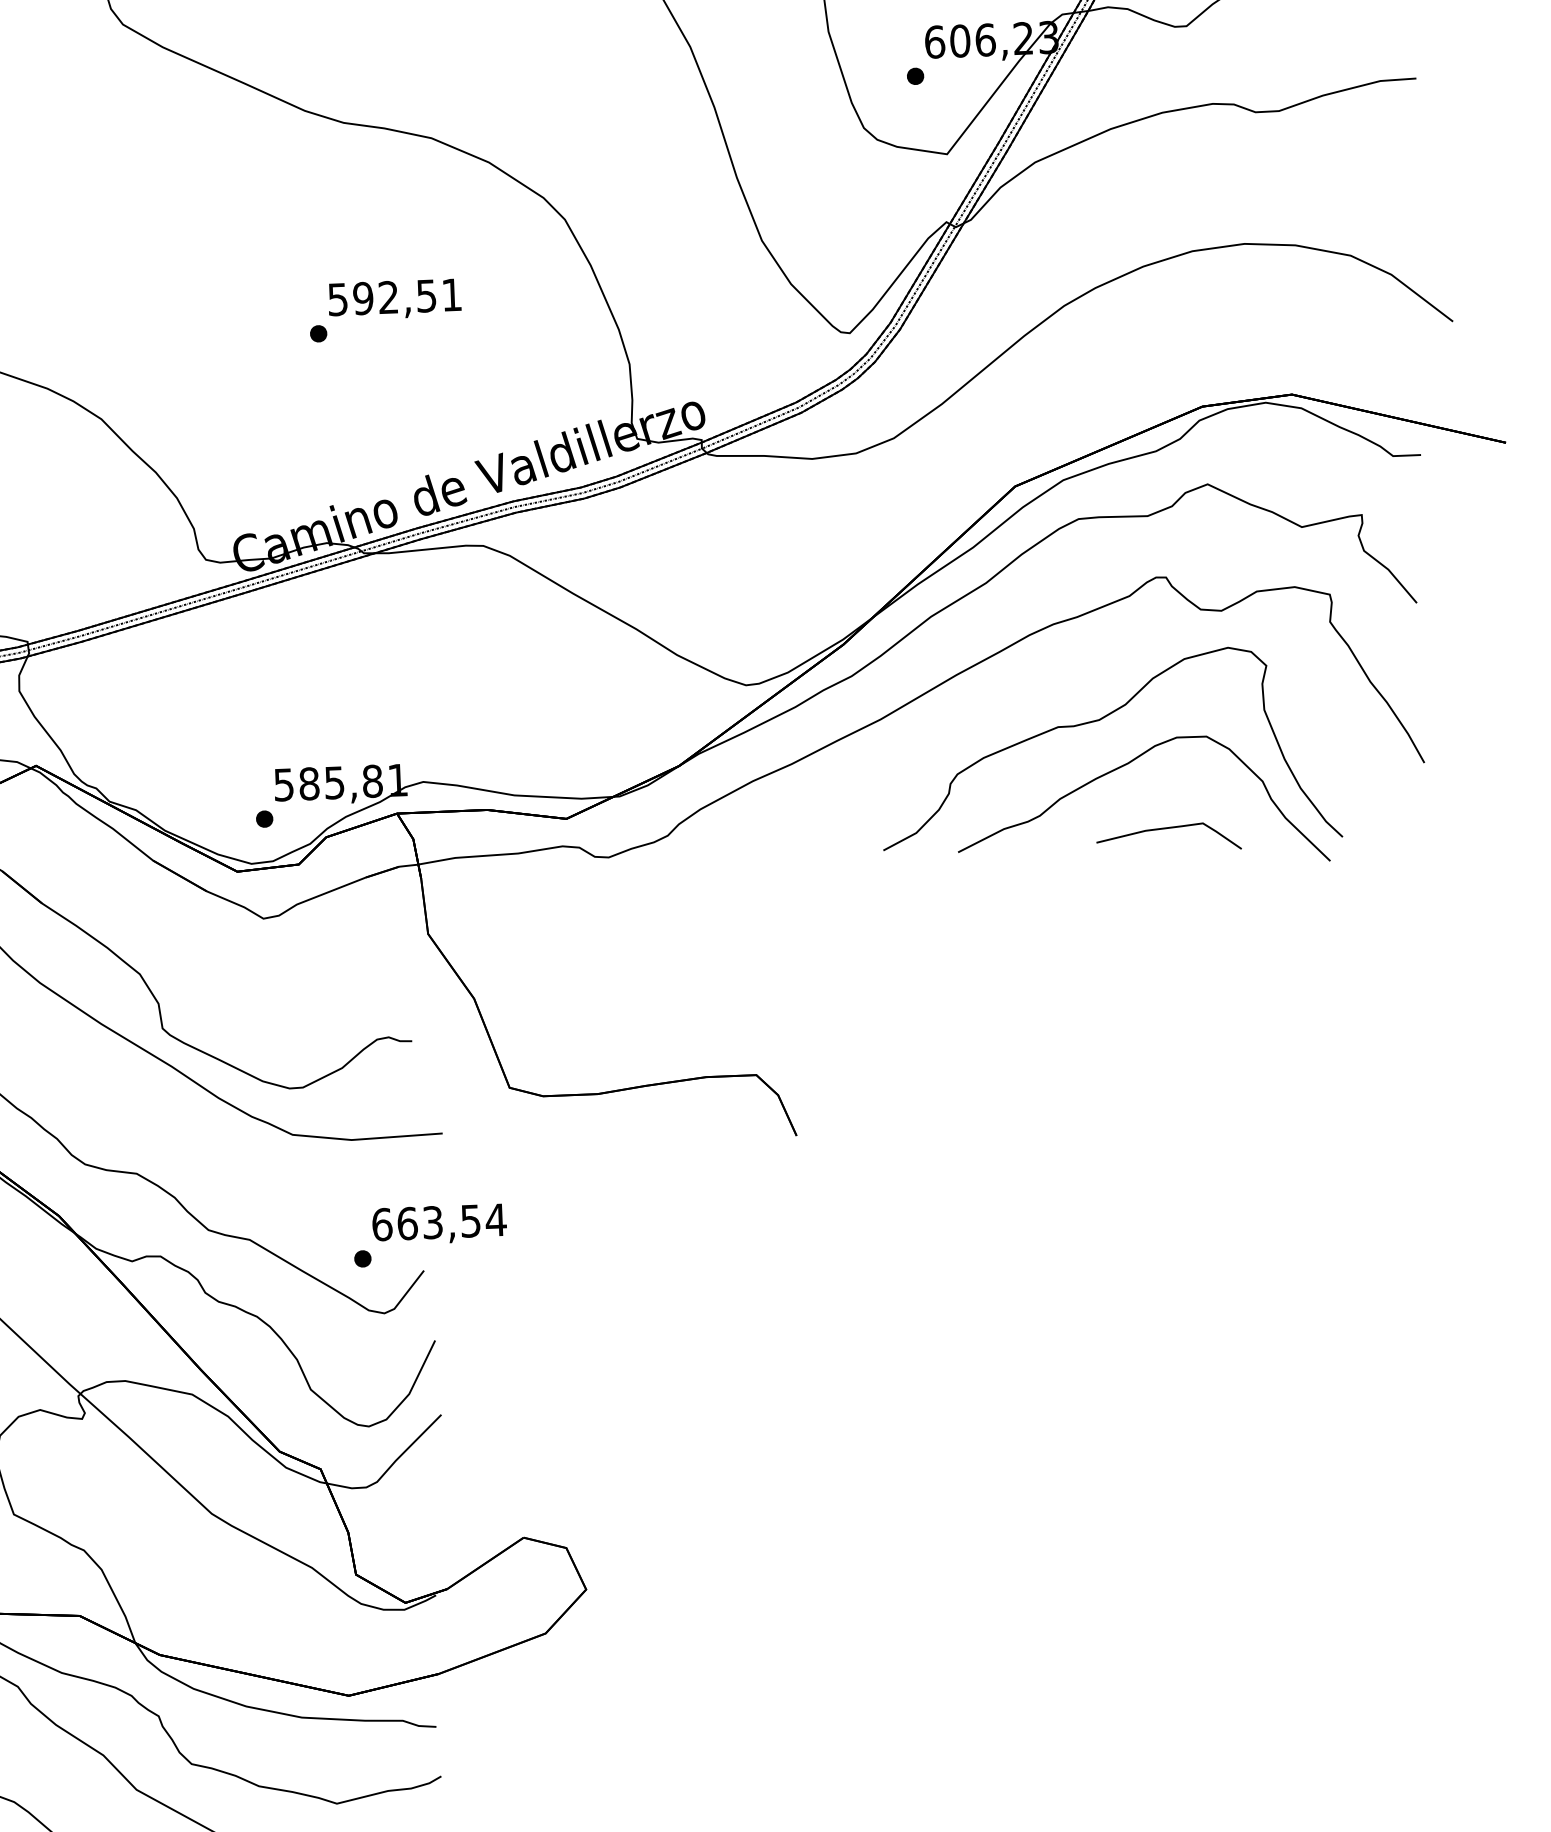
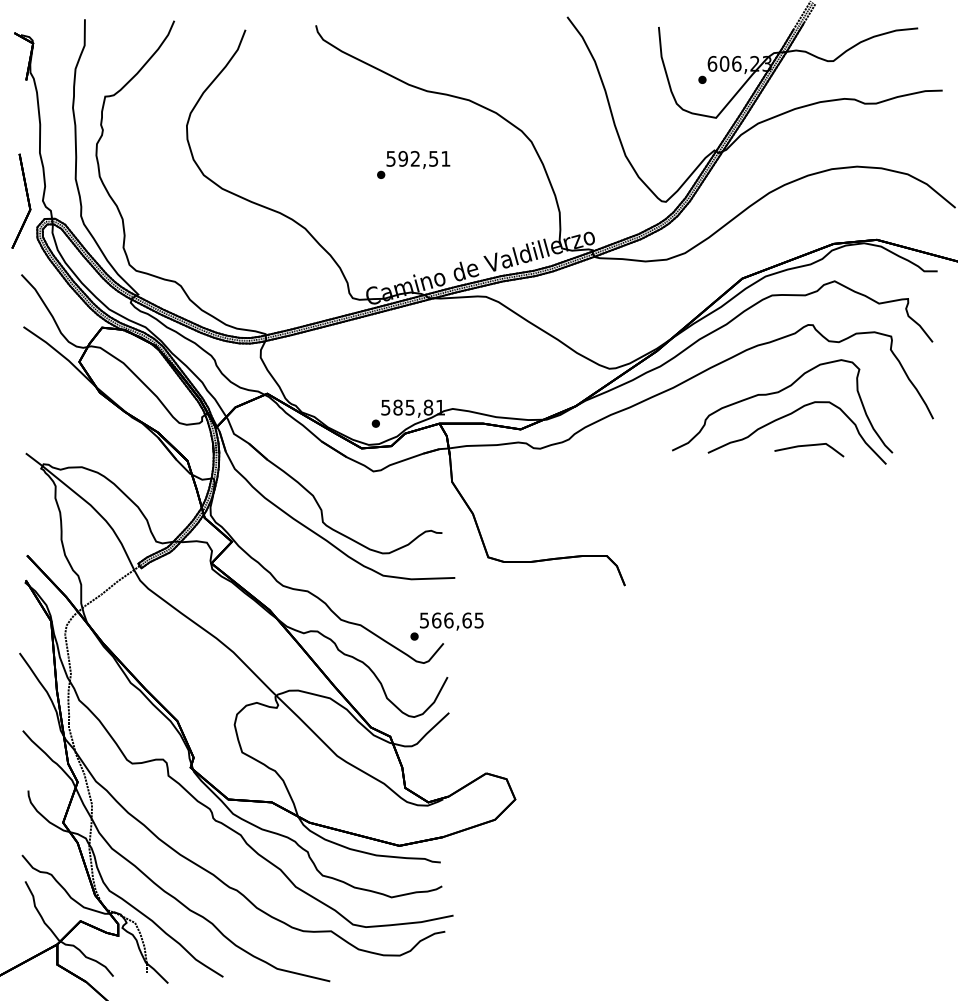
text: (385, 309) -> (413, 164), moved
text: (438, 1222) -> (451, 620), 663,54 -> 566,65

